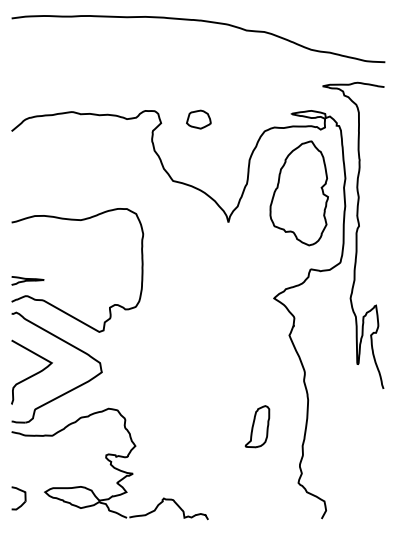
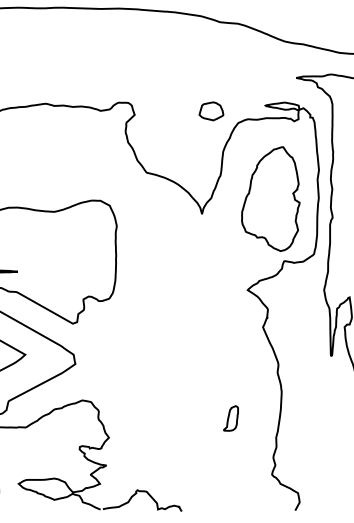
part: (198, 119) -> (211, 111), moved
part: (298, 193) -> (270, 199), moved
part: (257, 426) -> (231, 418), size x0.6

